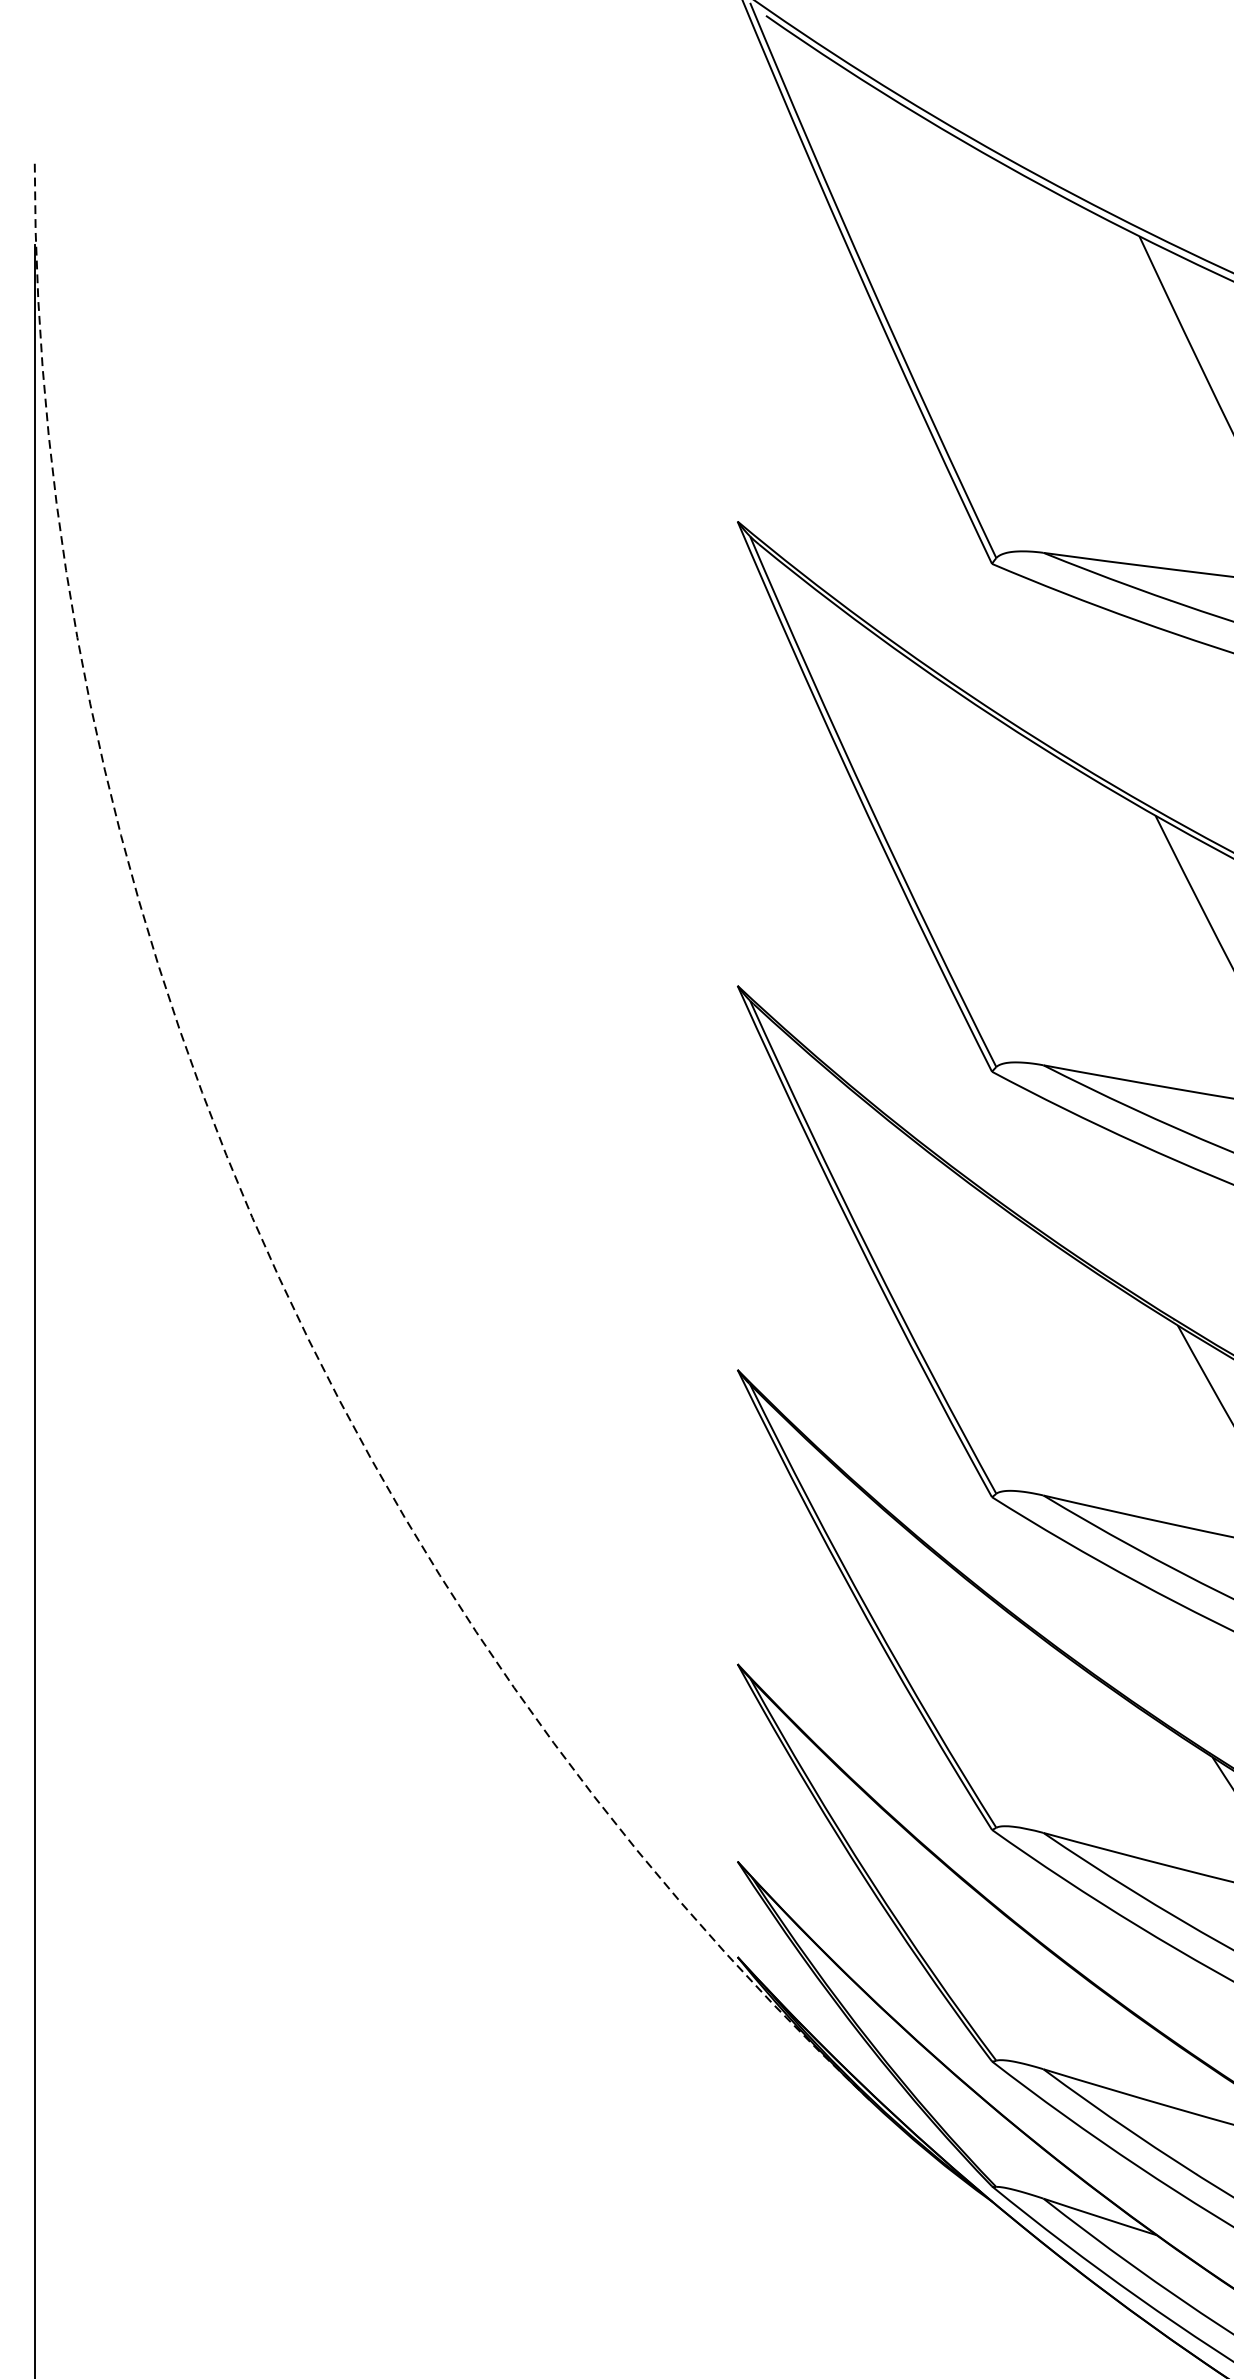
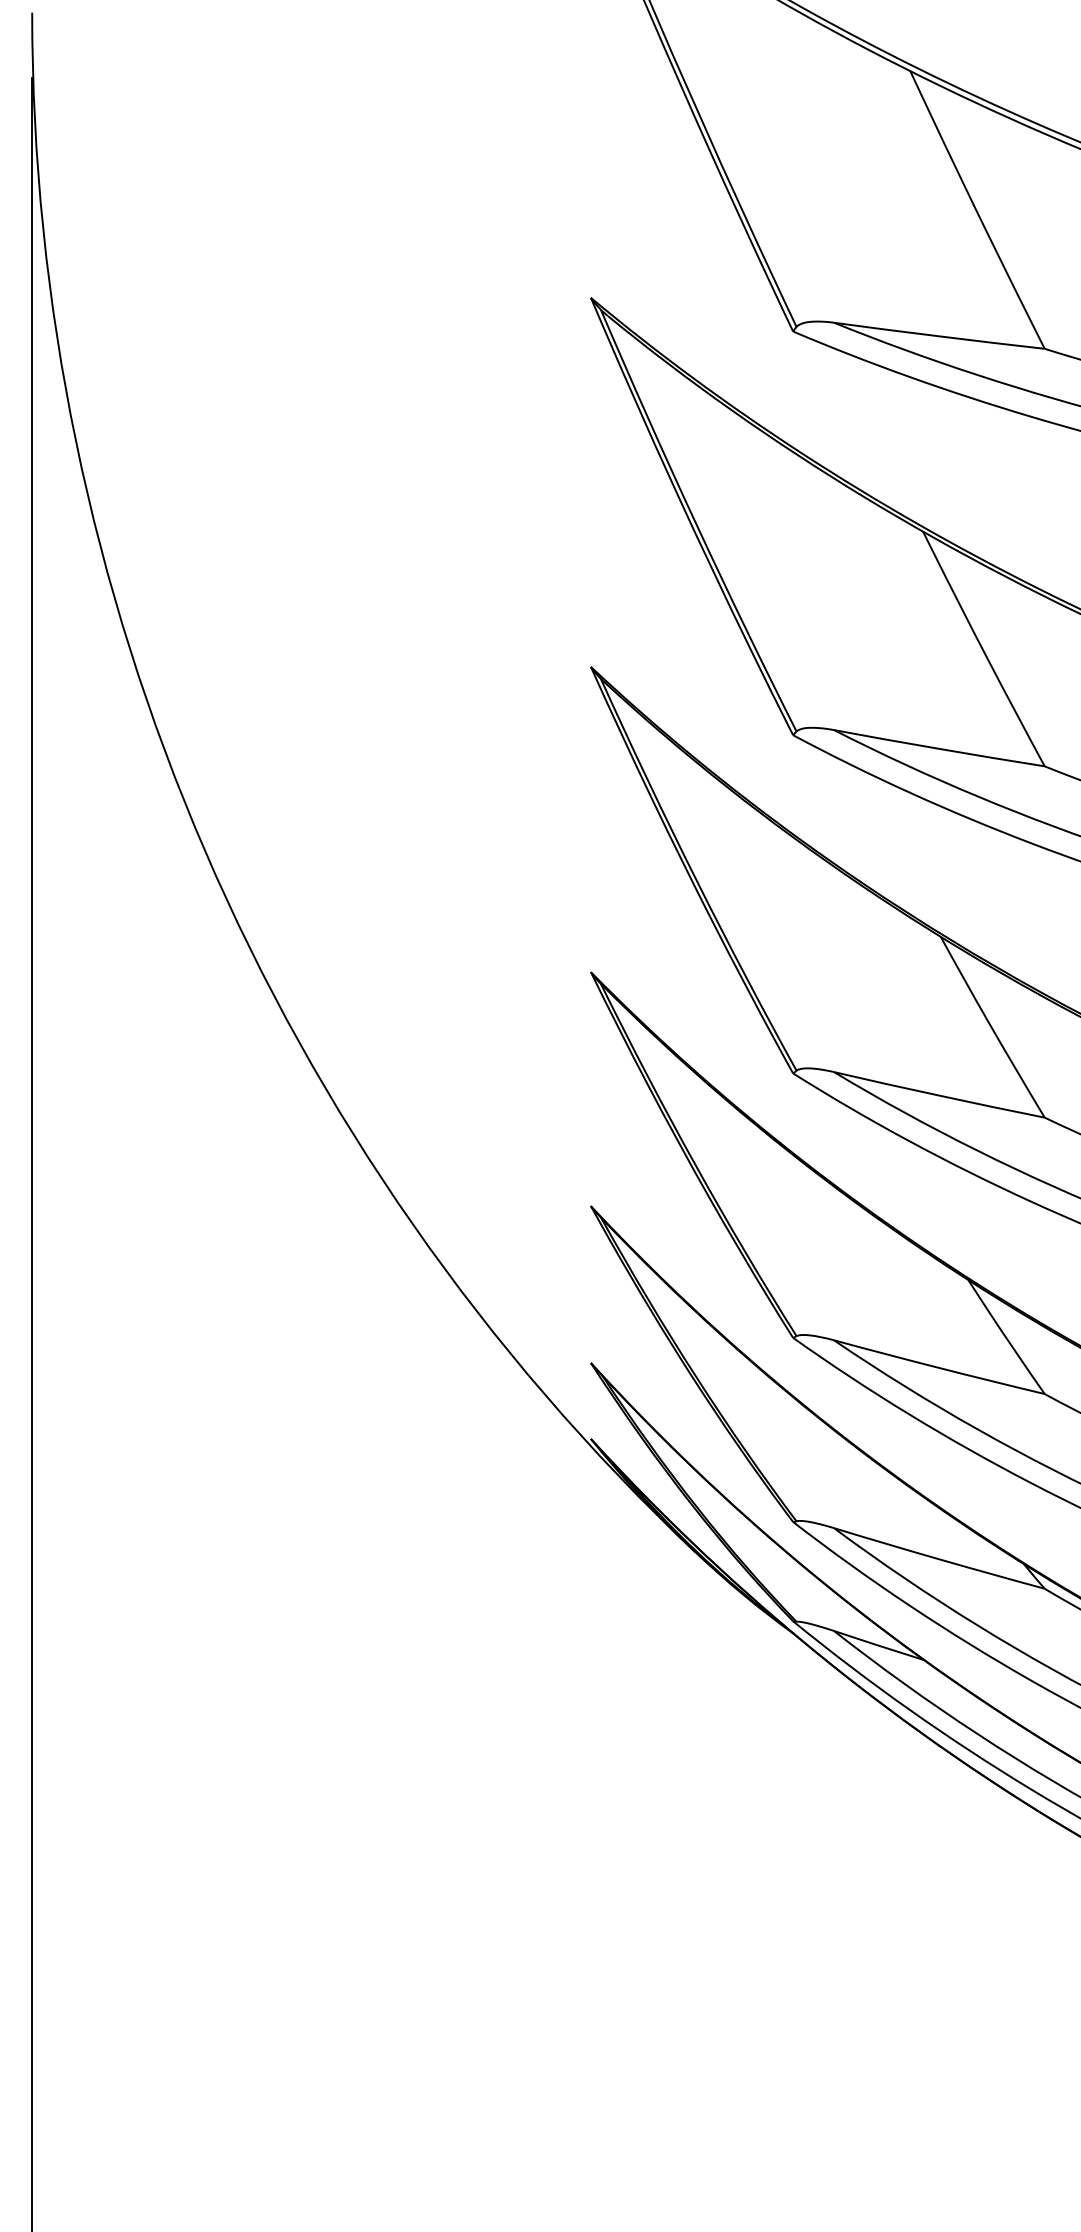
arc: (252, 1218) -> (205, 851), dashed -> solid

